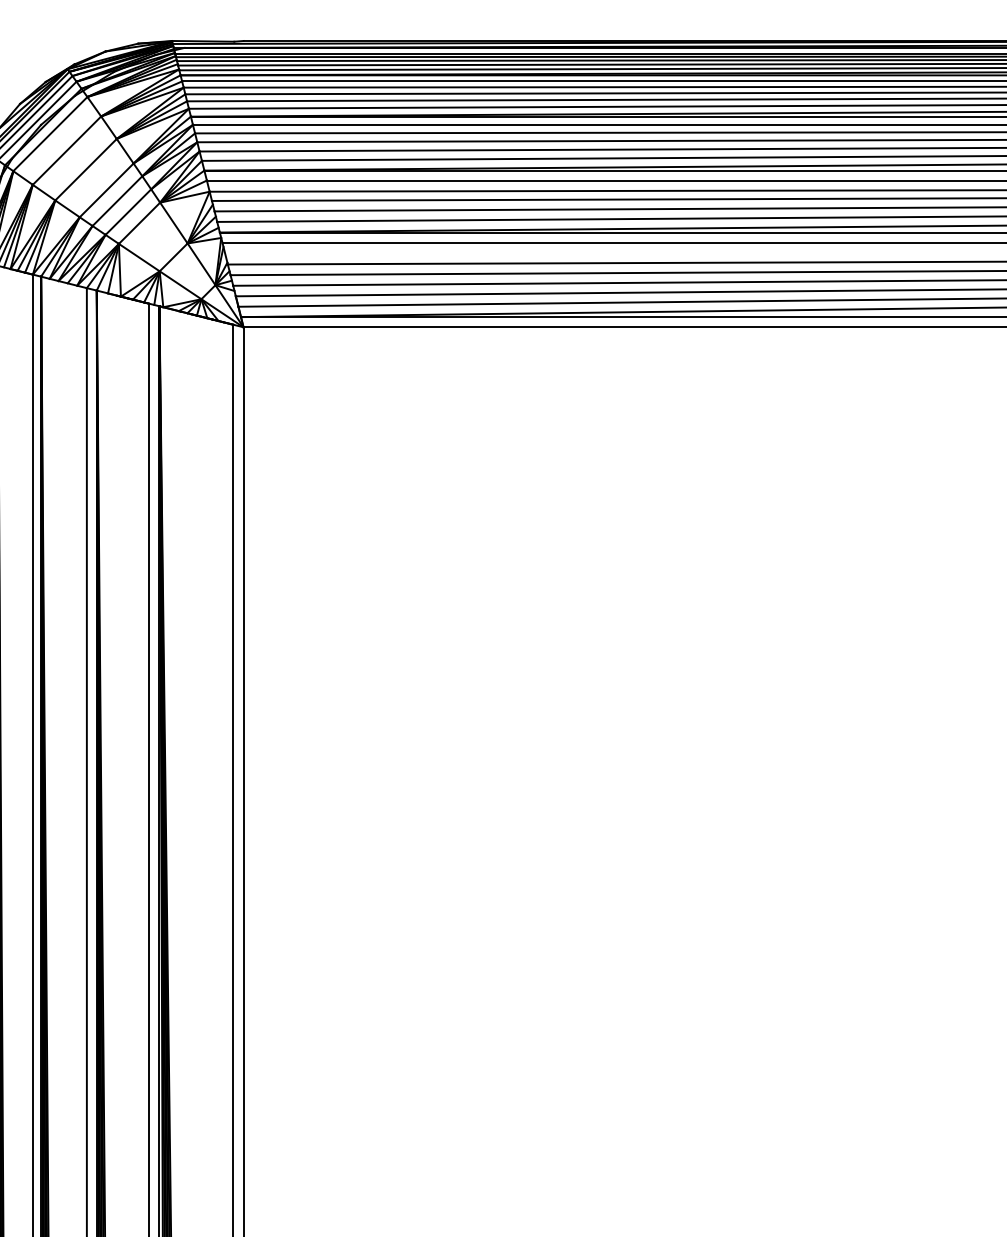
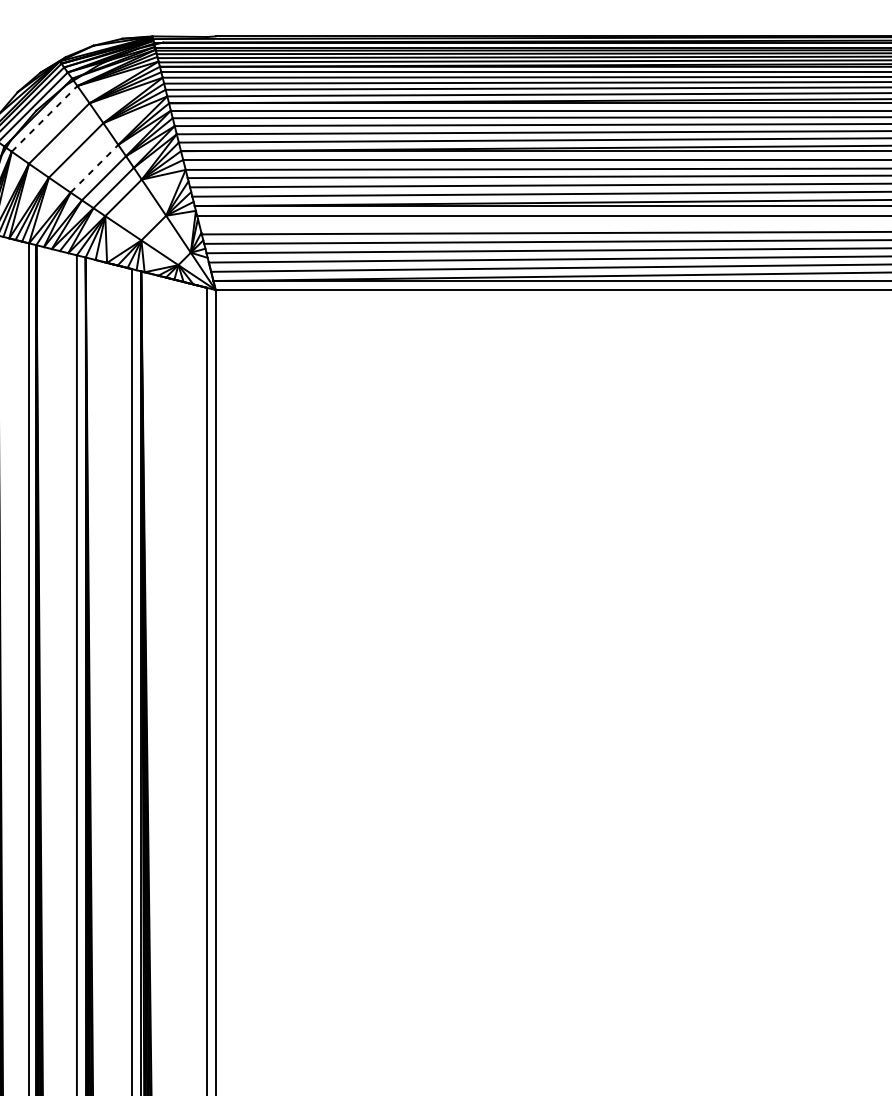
line: (50, 133) -> (44, 118), solid -> dashed
line: (107, 190) -> (95, 168), solid -> dashed

